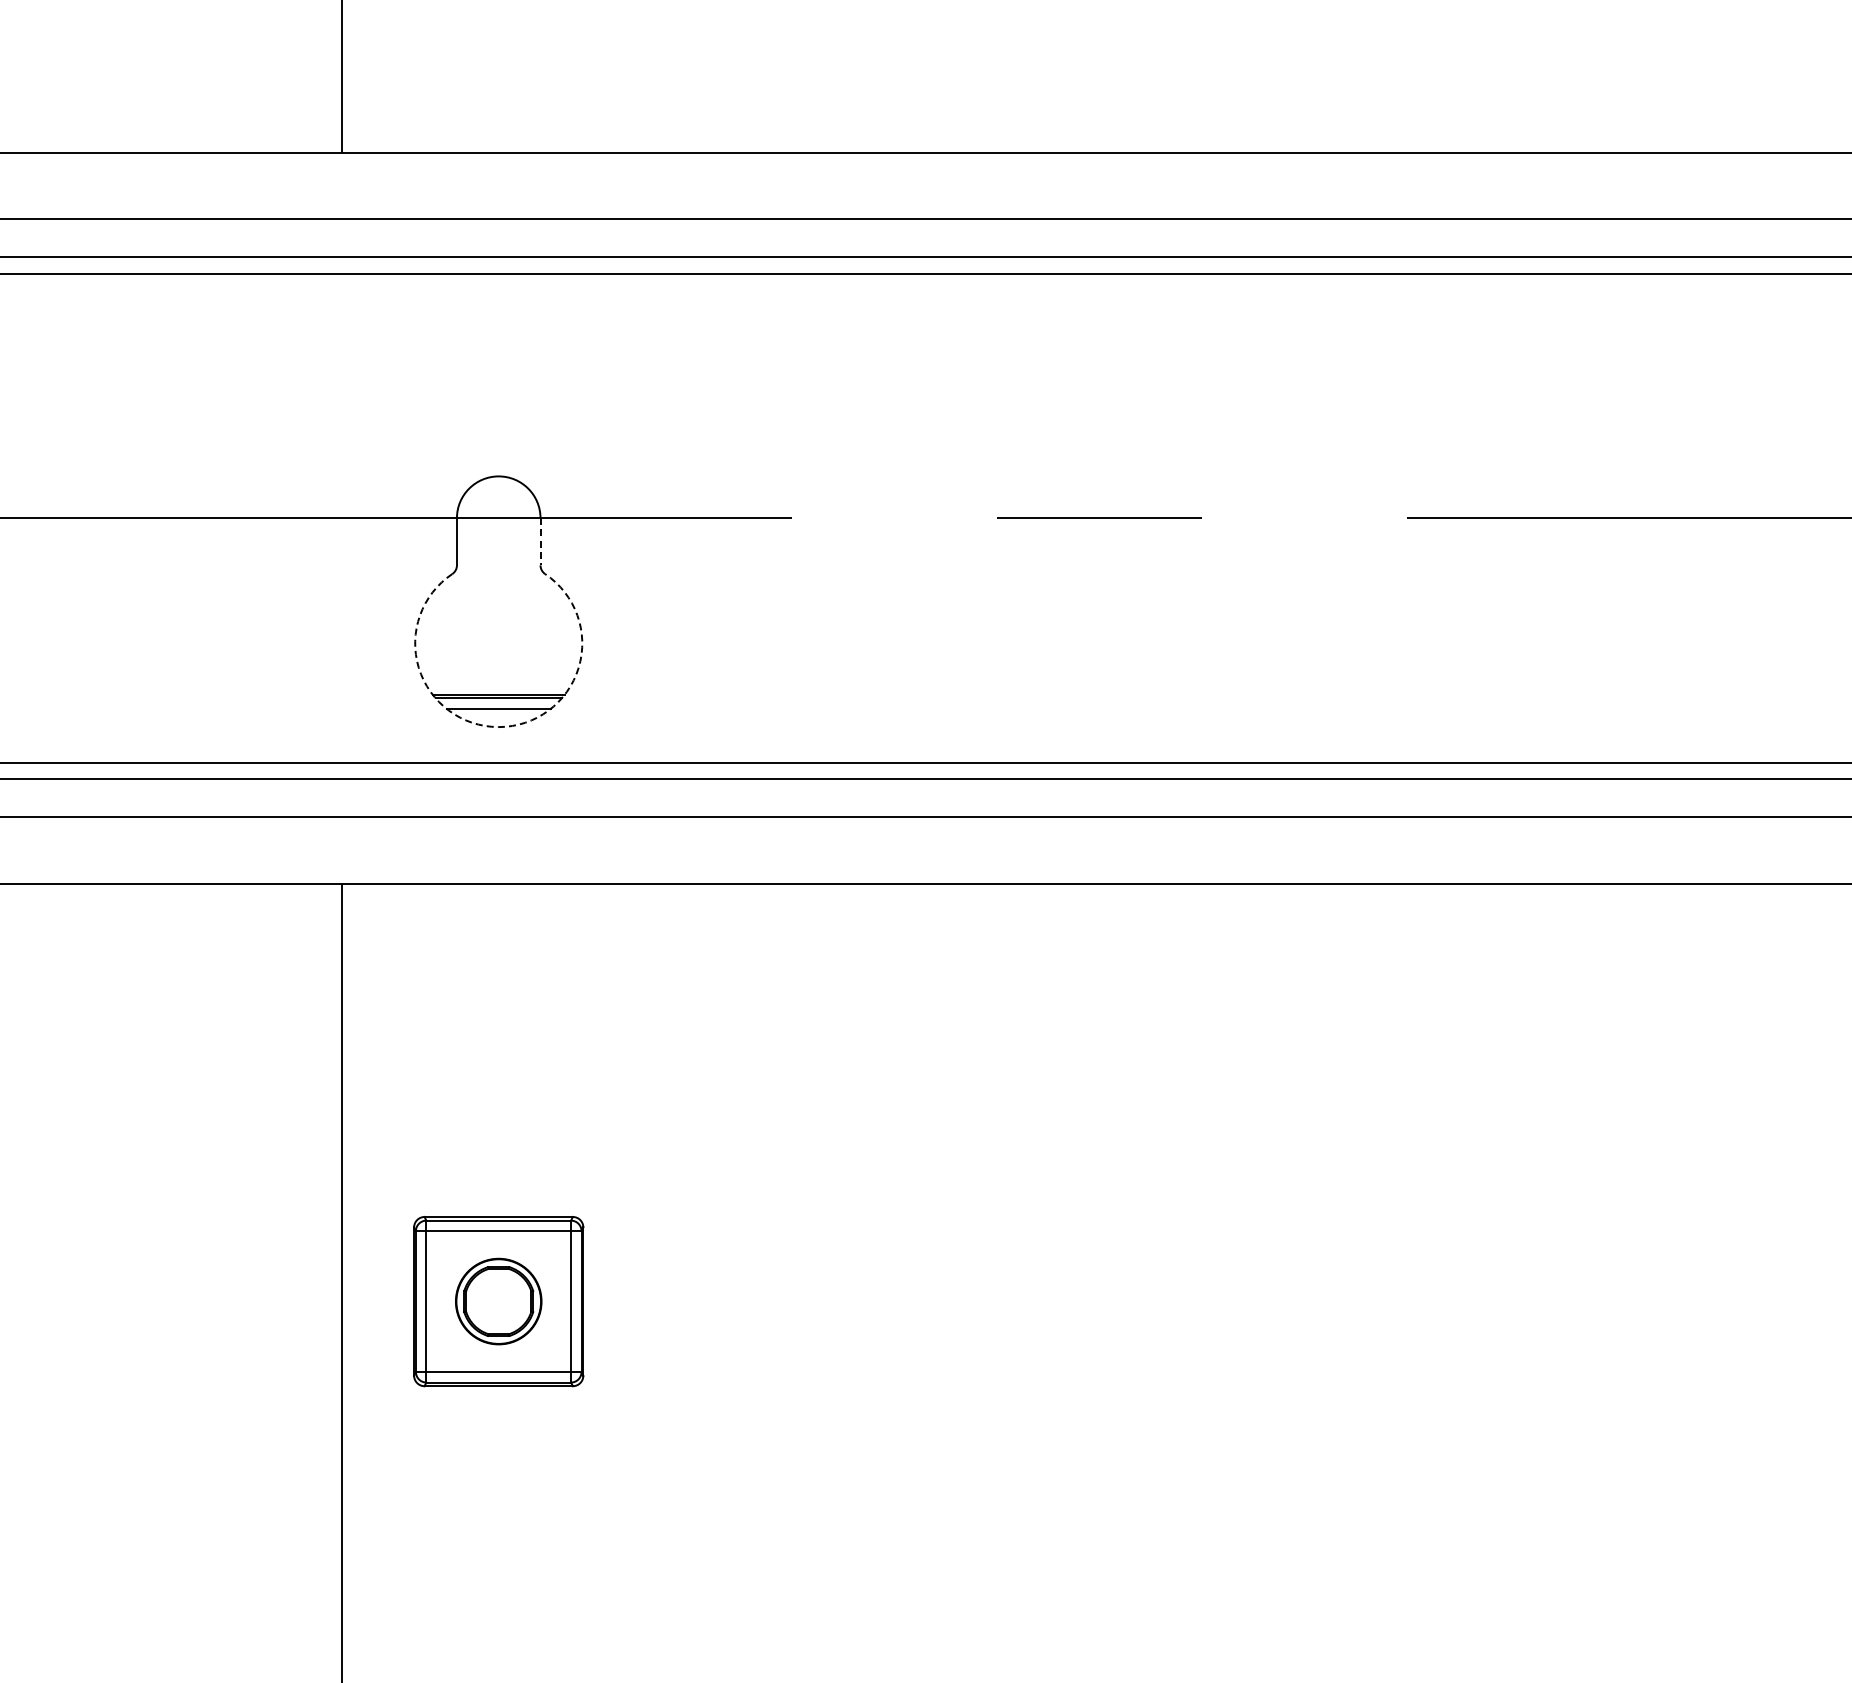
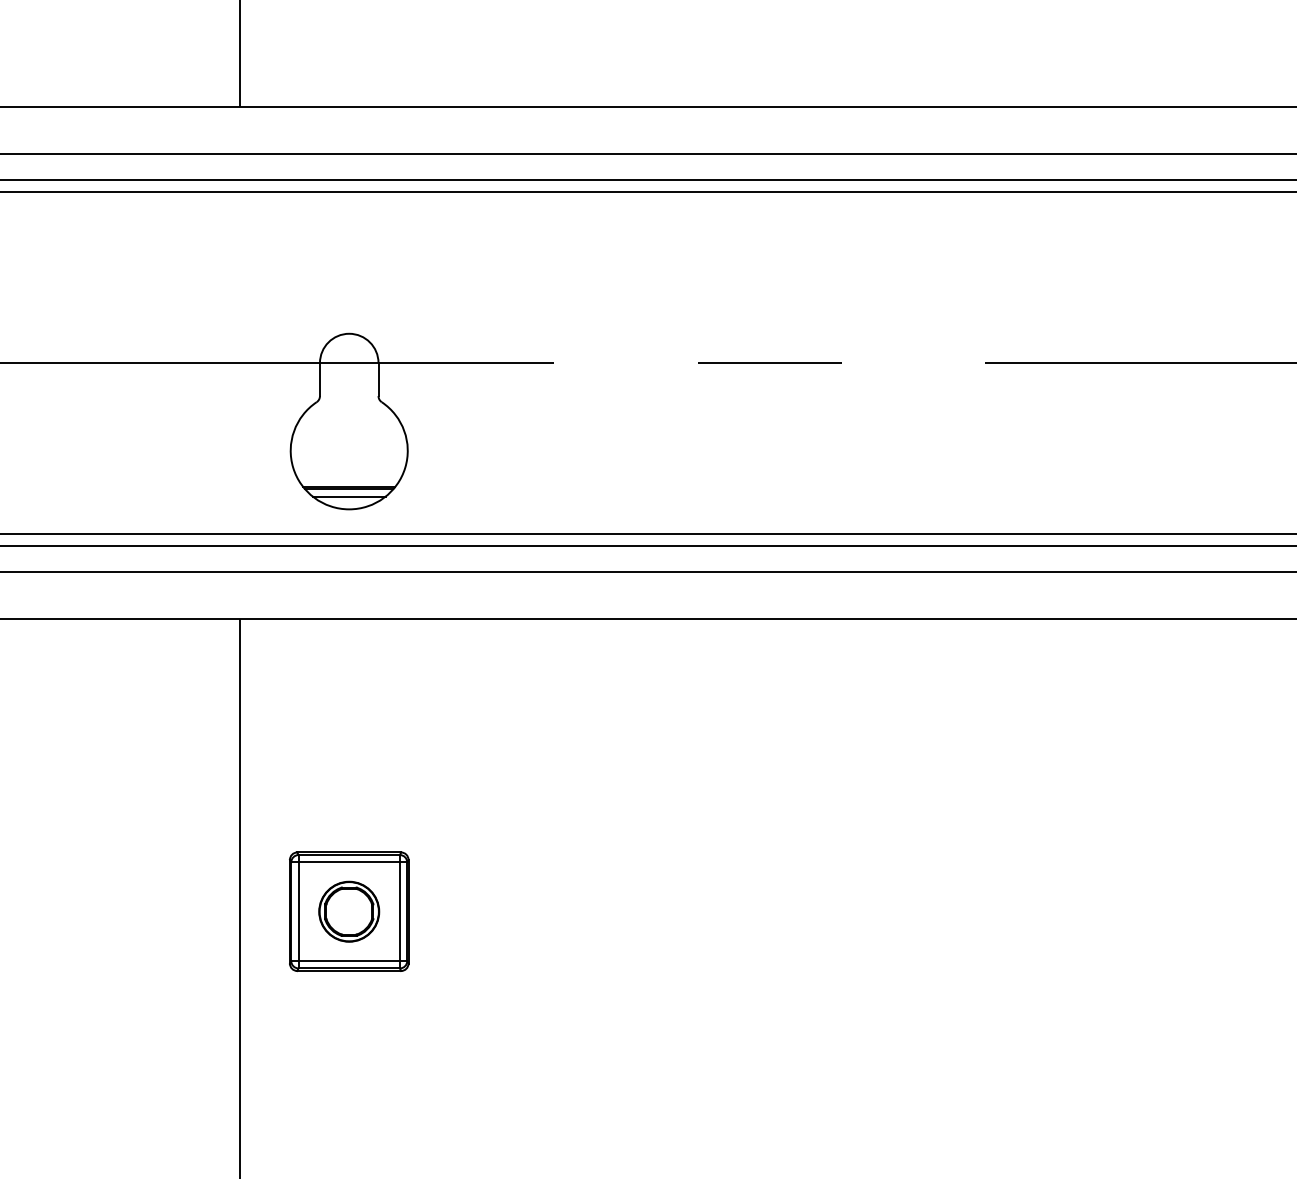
line: (540, 541) -> (378, 379), dashed -> solid
arc: (498, 727) -> (349, 509), dashed -> solid

